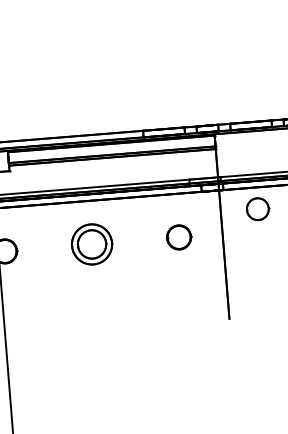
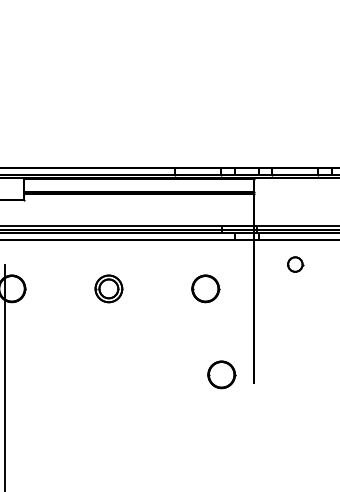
circle: (258, 209) -> (295, 264), size x0.6
part: (91, 244) -> (108, 288), size x0.6
part: (199, 313) -> (221, 374), added

